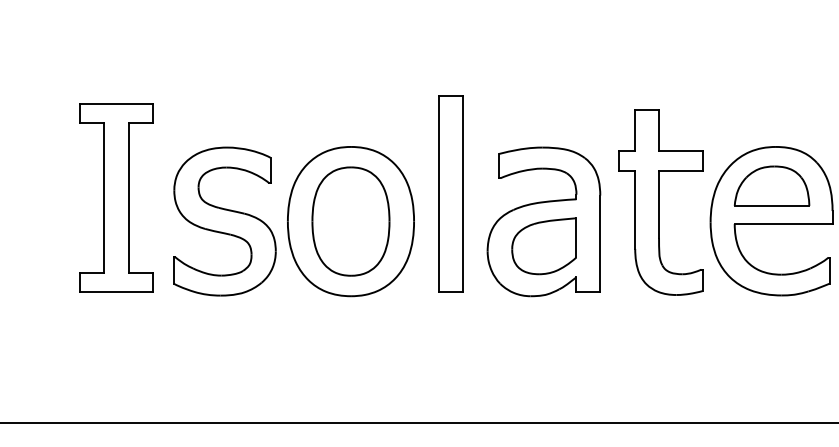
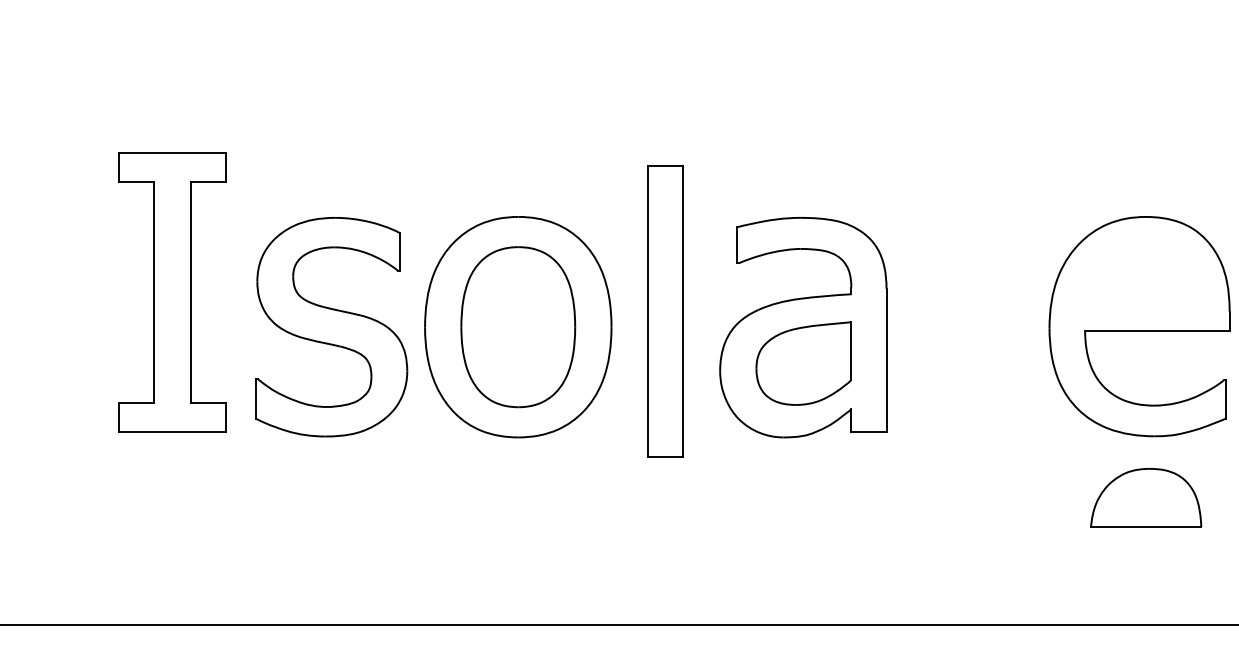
part: (771, 185) -> (1145, 496), moved
part: (450, 193) -> (665, 310), moved
part: (660, 202) -> (975, 298), removed

